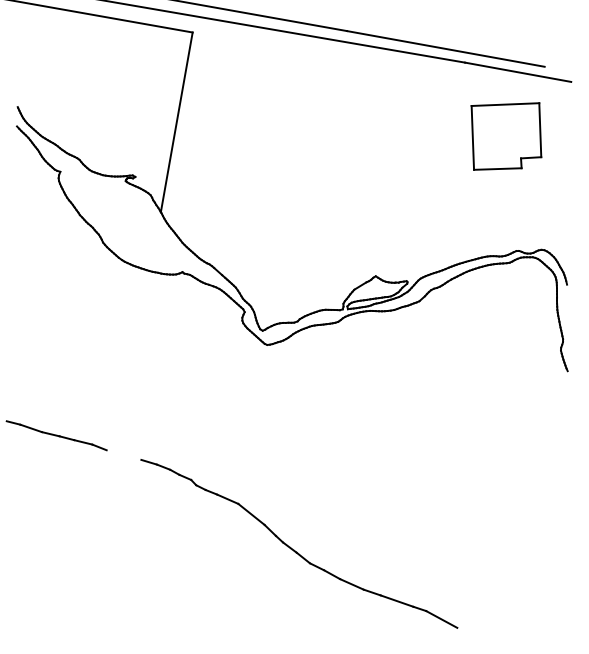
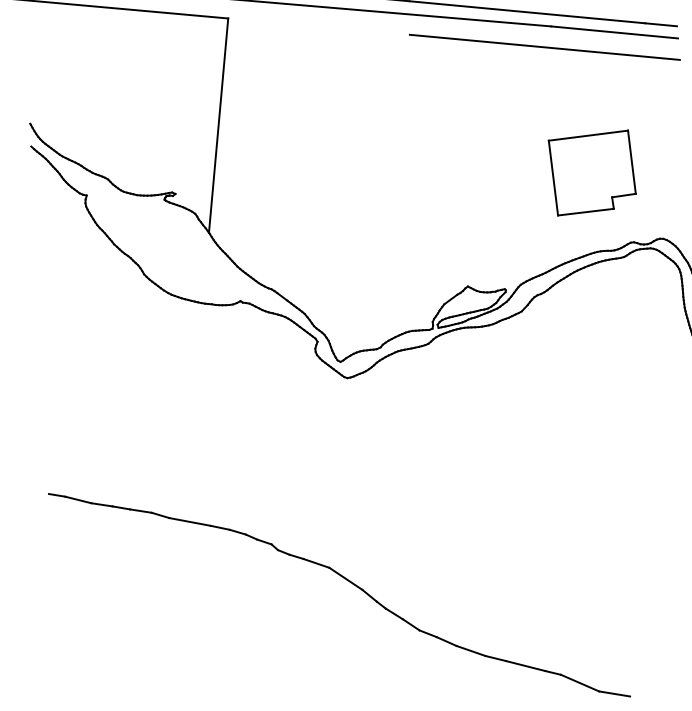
line: (557, 68) -> (660, 24), added
line: (457, 79) -> (544, 47), added
part: (506, 136) -> (592, 173), moved
line: (123, 454) -> (189, 521), added
line: (470, 630) -> (614, 693), added

